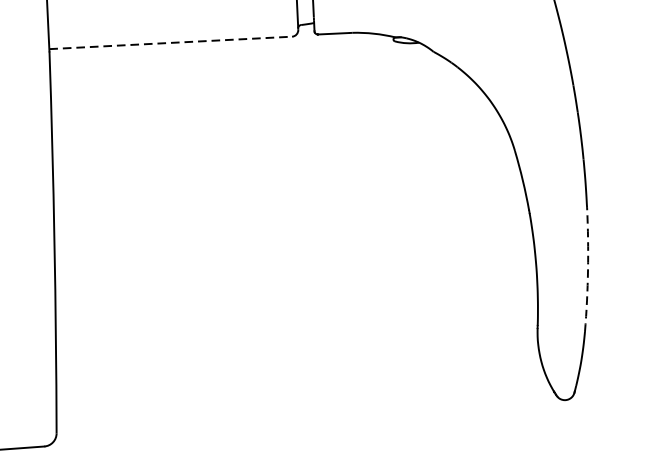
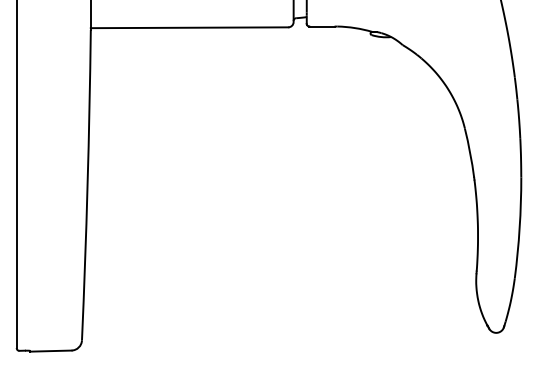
line: (170, 42) -> (189, 27), dashed -> solid
arc: (587, 270) -> (519, 228), dashed -> solid

